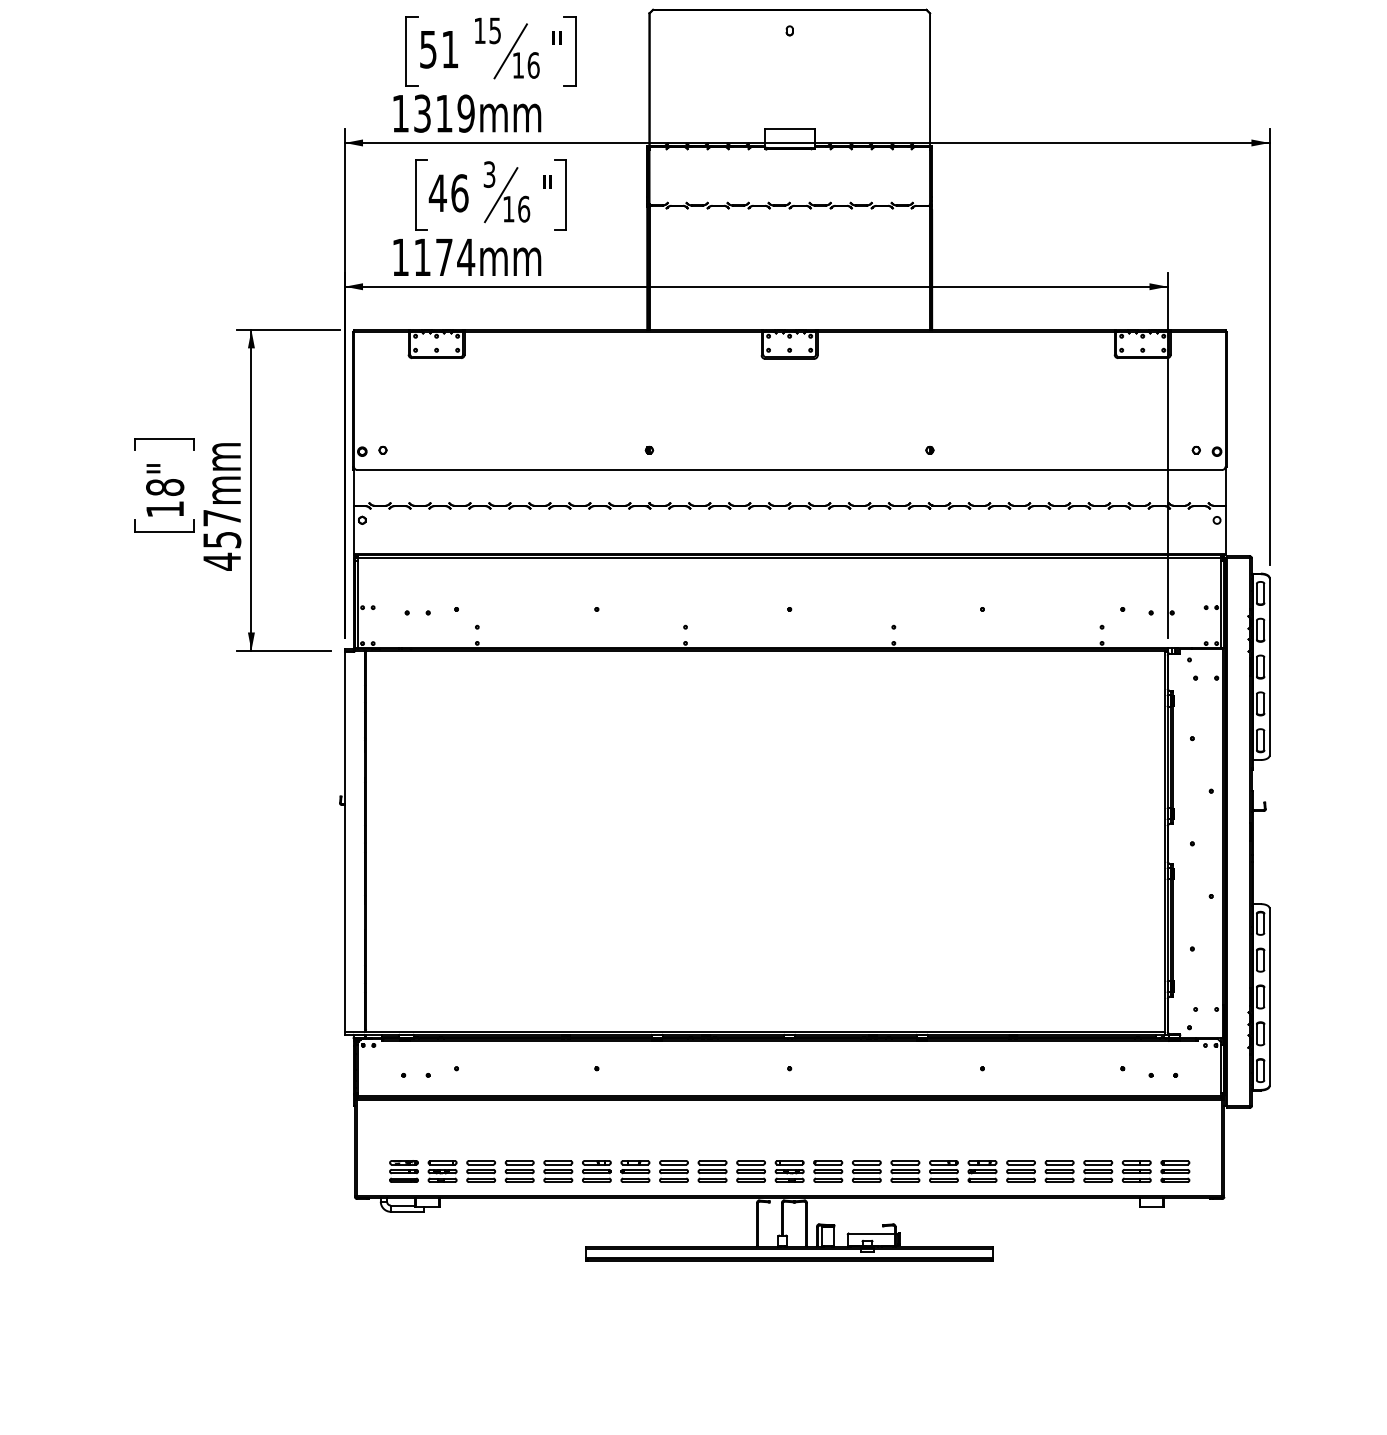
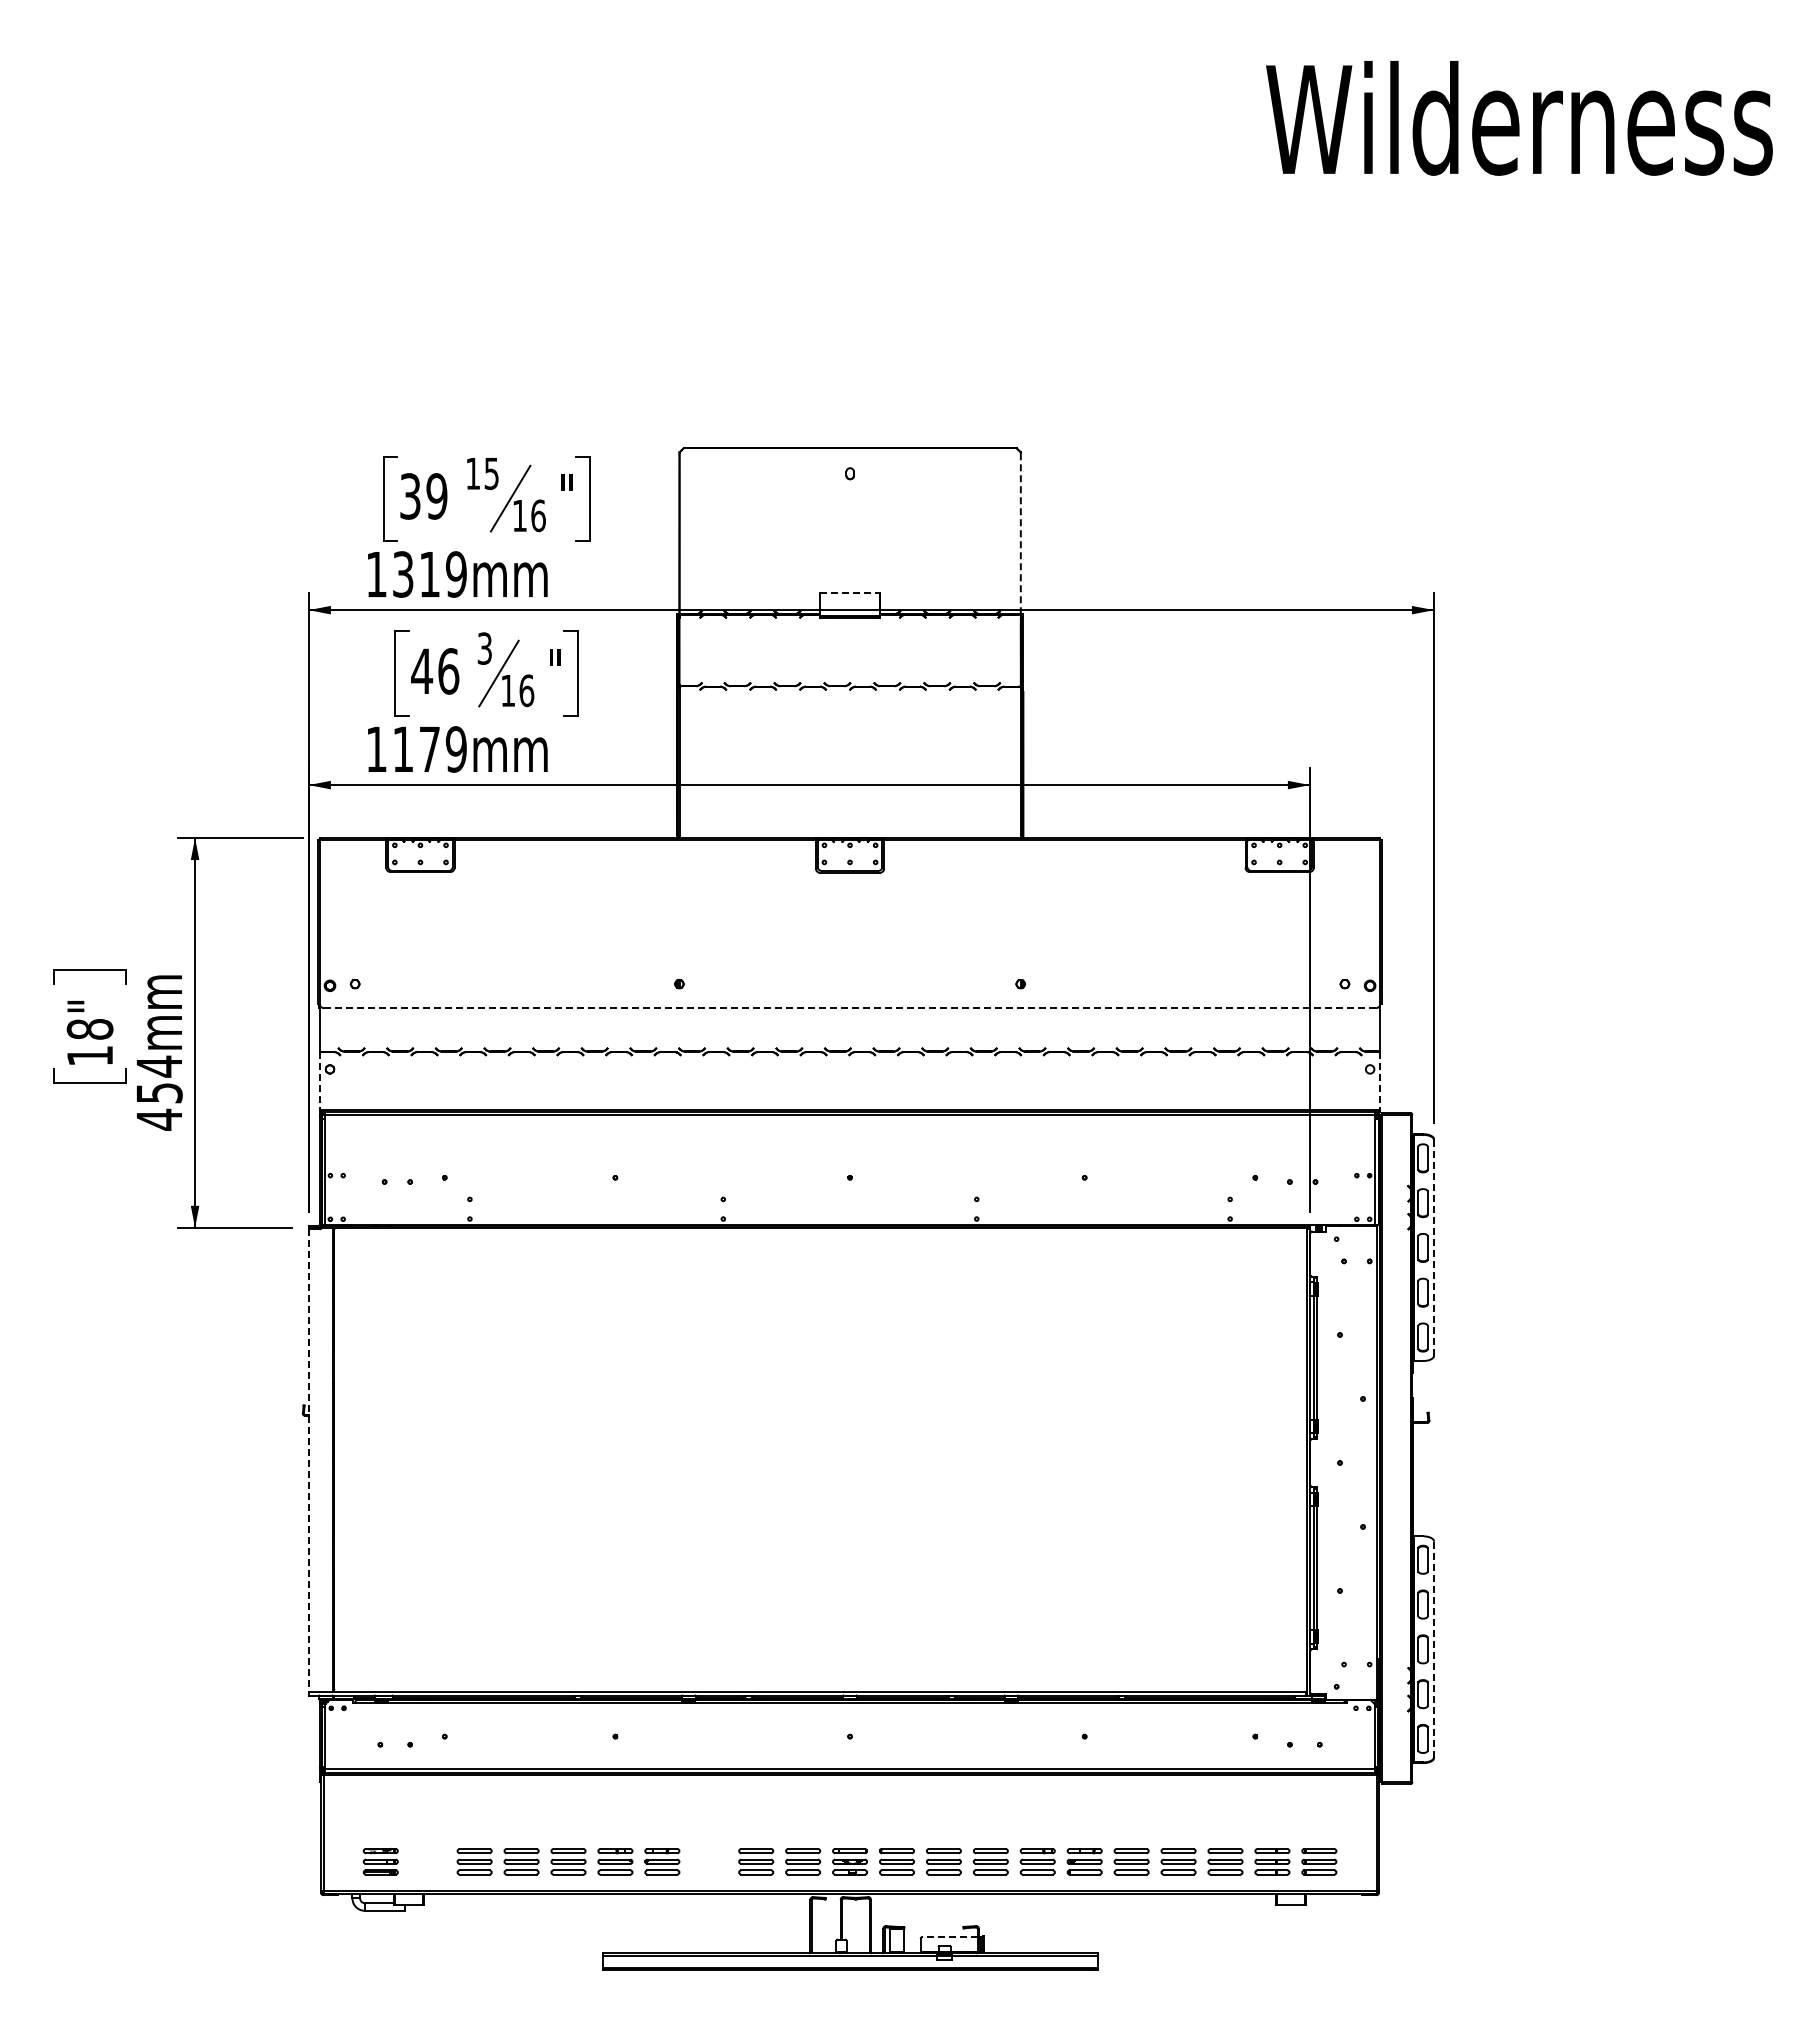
text: (439, 49) -> (424, 496), 51 -> 39
line: (929, 79) -> (1020, 533), solid -> dashed
line: (790, 128) -> (850, 592), solid -> dashed
text: (466, 257) -> (456, 749), 1174mm -> 1179mm
line: (790, 470) -> (850, 1008), solid -> dashed
text: (221, 517) -> (158, 1066), 457mm -> 454mm
line: (353, 530) -> (319, 1081), solid -> dashed
line: (1225, 530) -> (1380, 1081), solid -> dashed
line: (1269, 666) -> (1434, 1247), solid -> dashed
line: (344, 842) -> (308, 1461), solid -> dashed
line: (1269, 997) -> (1434, 1649), solid -> dashed
part: (442, 1171) -> (427, 1861), removed
part: (674, 1171) -> (709, 1861), removed
line: (871, 1233) -> (949, 1937), solid -> dashed

